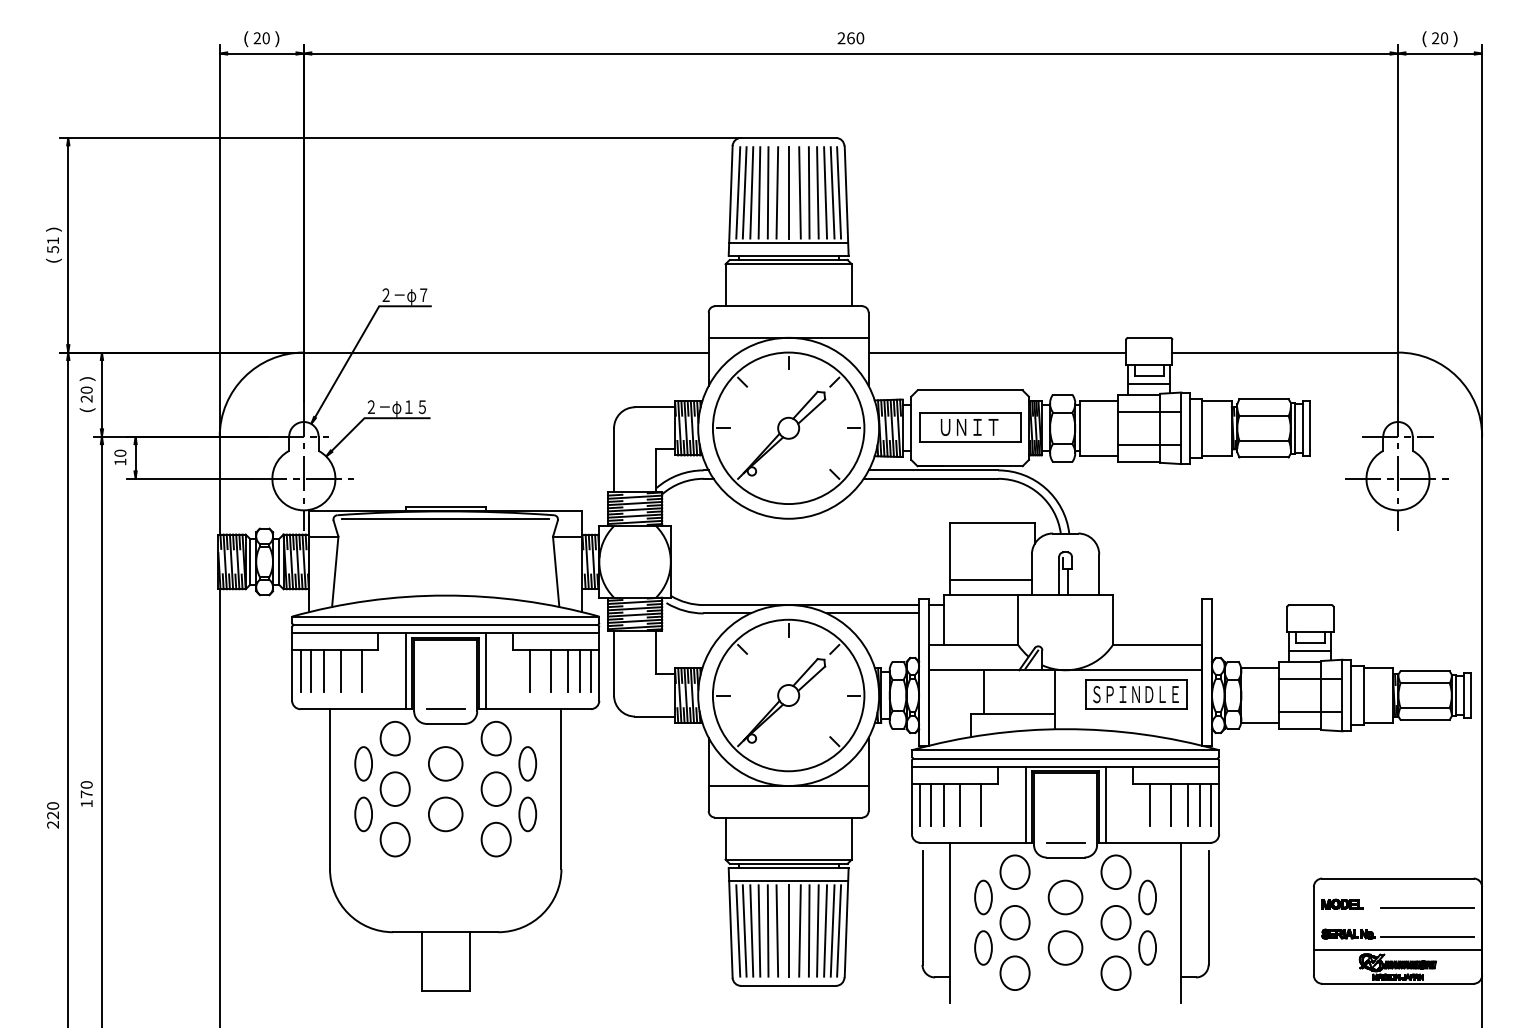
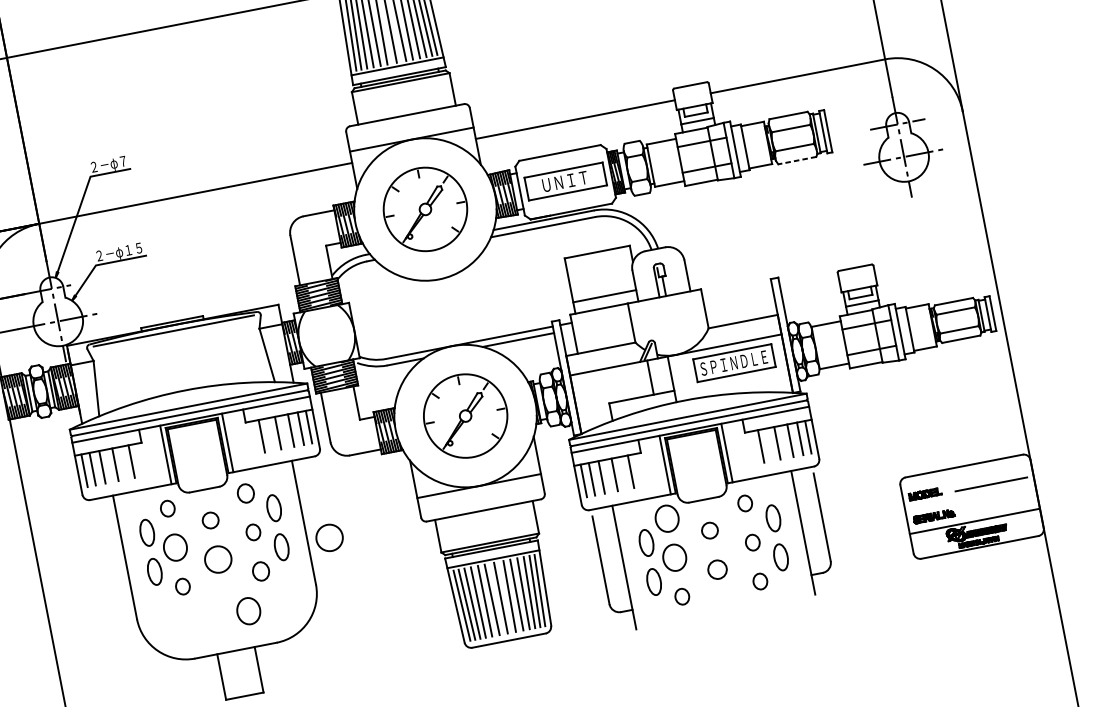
part: (788, 427) -> (425, 208), size x0.7
line: (1264, 457) -> (797, 160), solid -> dashed
line: (983, 692) -> (650, 377), moved
part: (788, 695) -> (465, 416), size x0.7
line: (445, 709) -> (202, 478), removed
part: (394, 738) -> (167, 508), size x0.6
part: (495, 738) -> (245, 493), size x0.7
circle: (445, 763) -> (210, 520), size x0.6
part: (495, 788) -> (252, 532), size x0.6
circle: (589, 814) -> (329, 538), added
part: (394, 839) -> (182, 586), size x0.6
part: (495, 839) -> (260, 571), size x0.7
line: (1065, 842) -> (701, 488), removed
part: (1115, 871) -> (744, 503), size x0.6
part: (470, 885) -> (248, 610), added
circle: (1065, 897) -> (709, 530), size x0.6
part: (1115, 922) -> (752, 542), size x0.6
line: (1427, 937) -> (995, 507), removed
circle: (1065, 947) -> (717, 569), size x0.7
part: (1014, 972) -> (681, 596), size x0.6
part: (1115, 972) -> (759, 581), size x0.6

